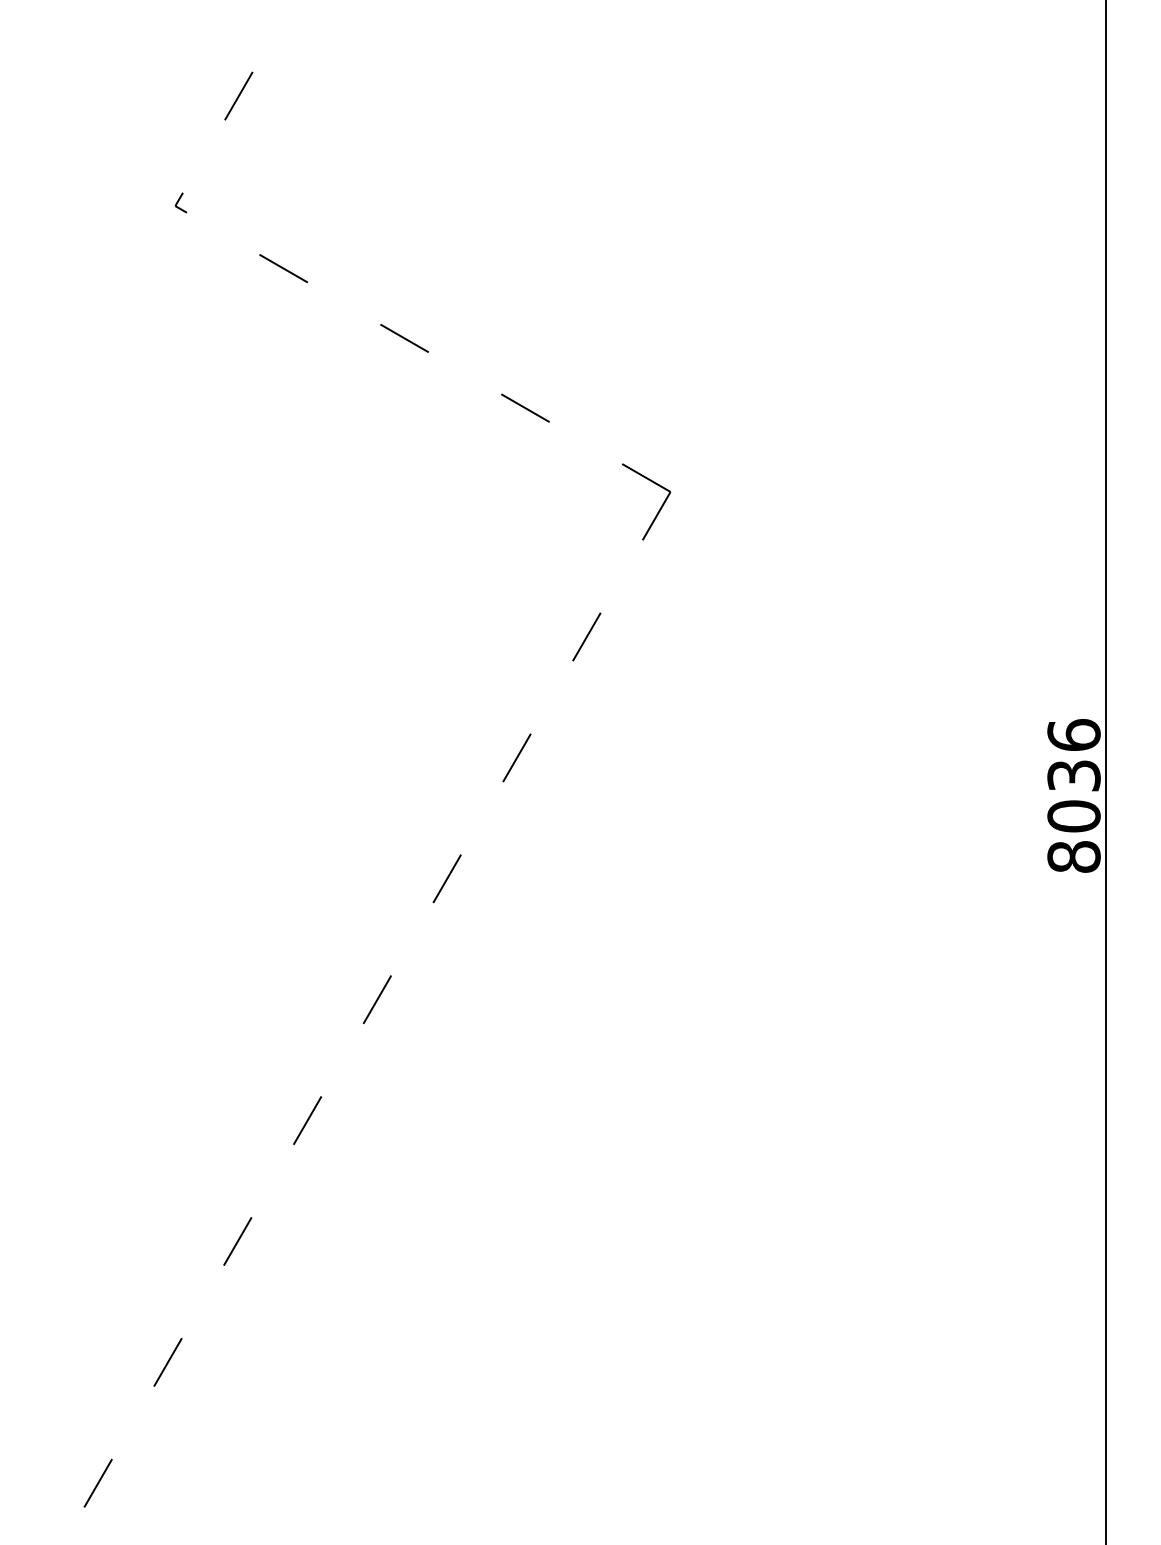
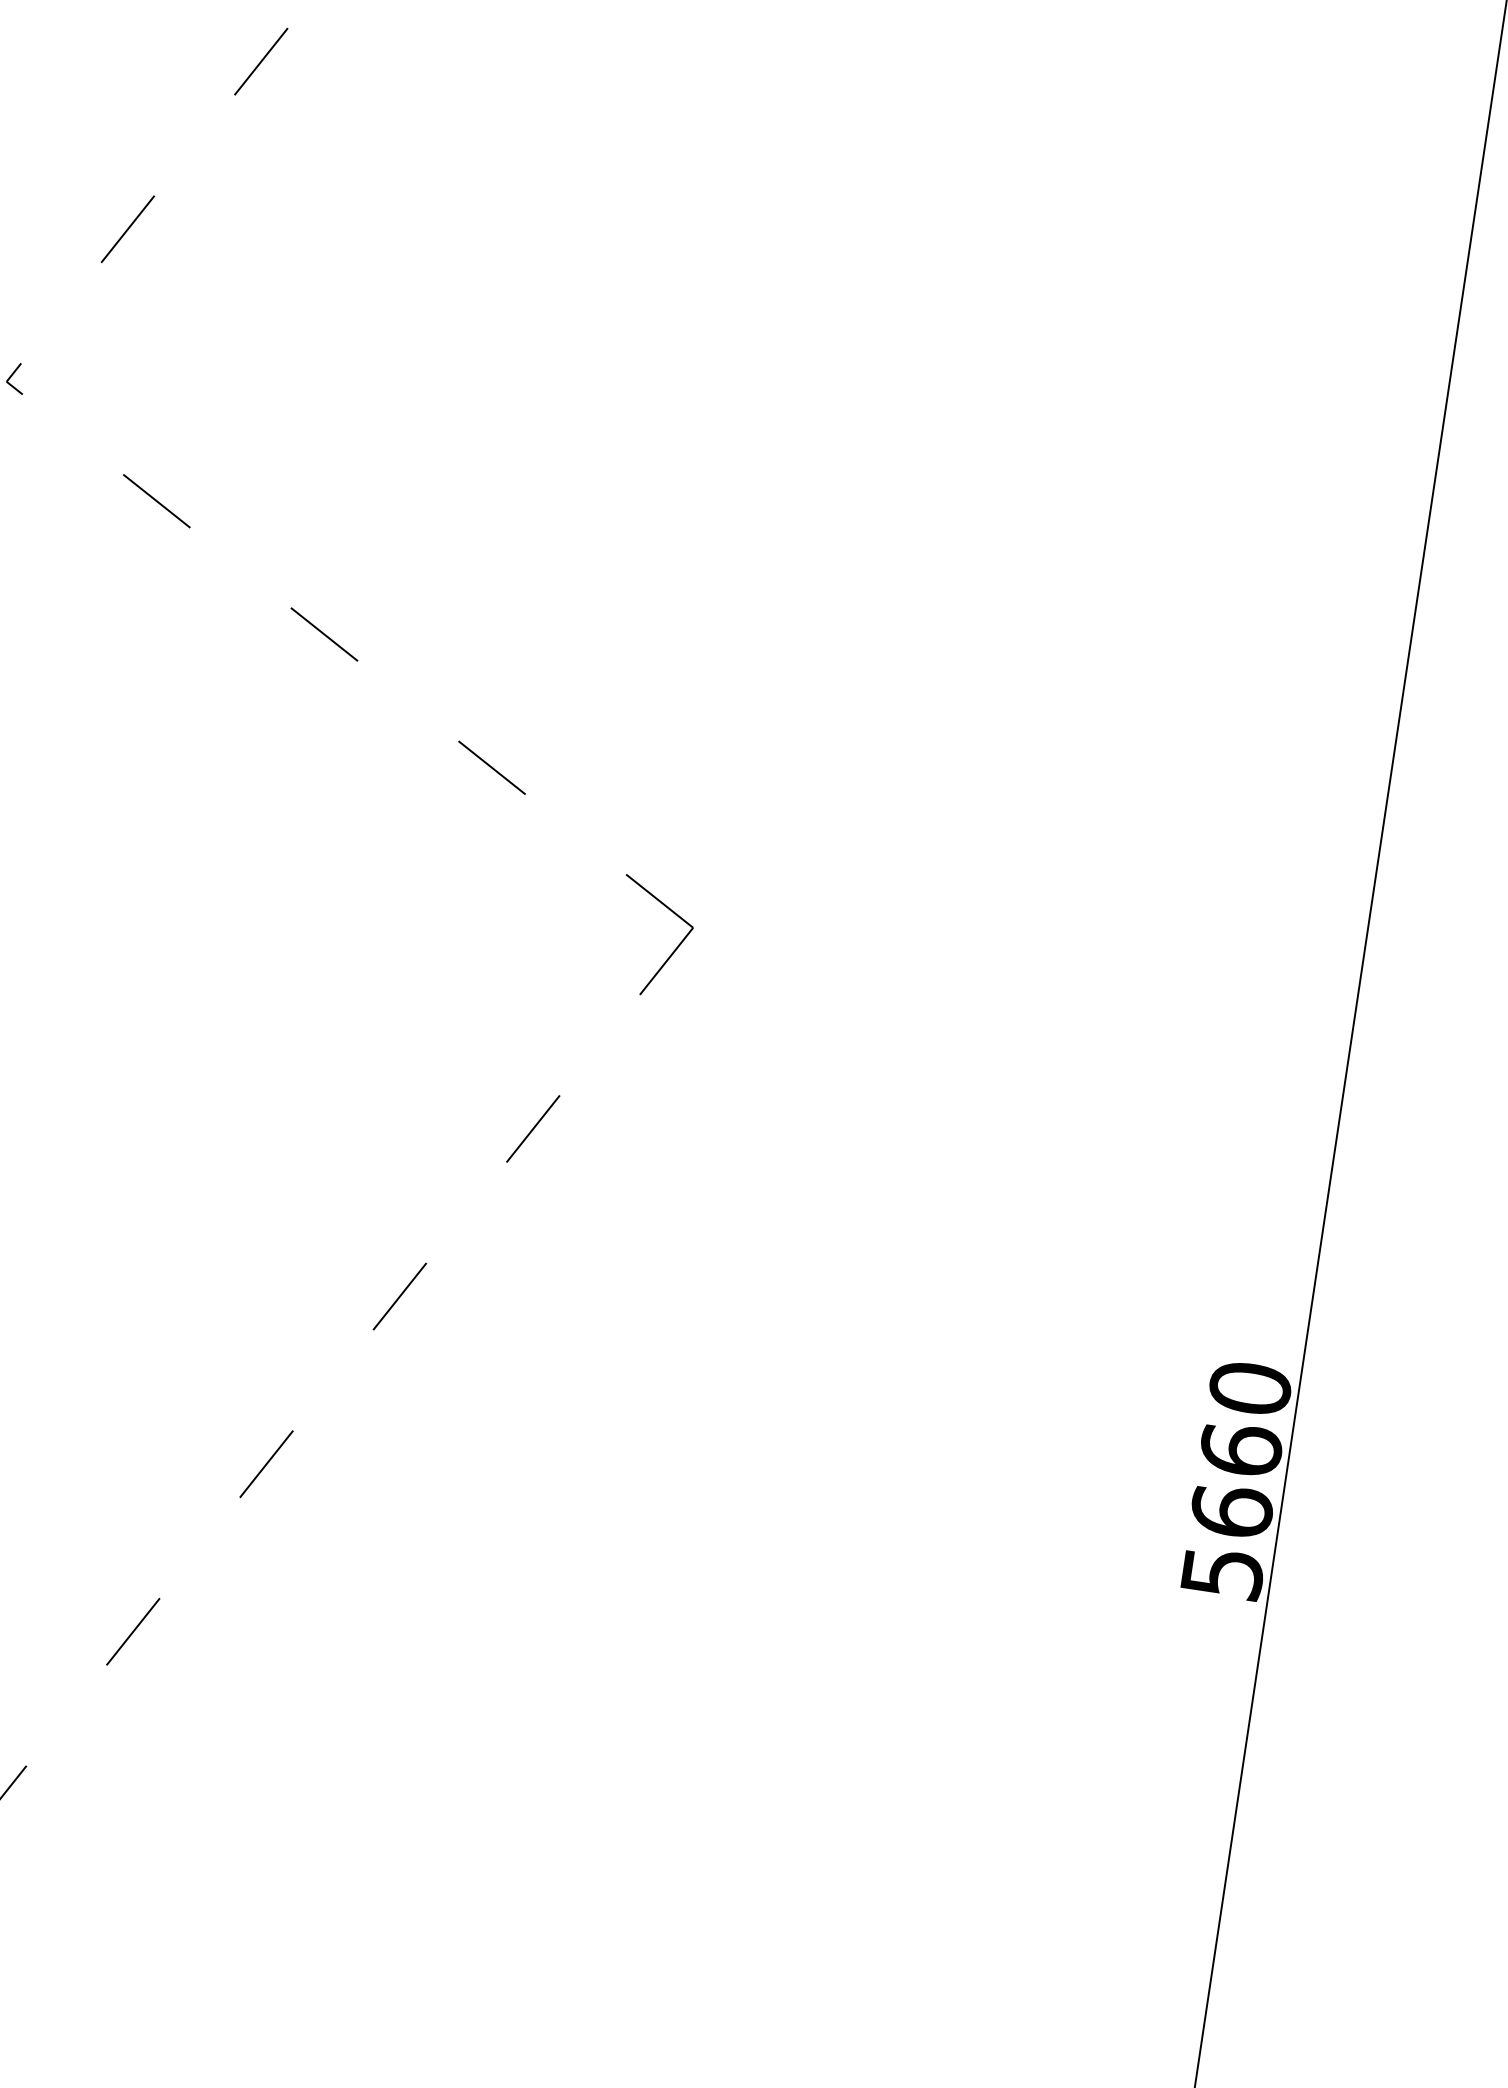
text: (1073, 795) -> (1235, 1479), 8036 -> 5660

